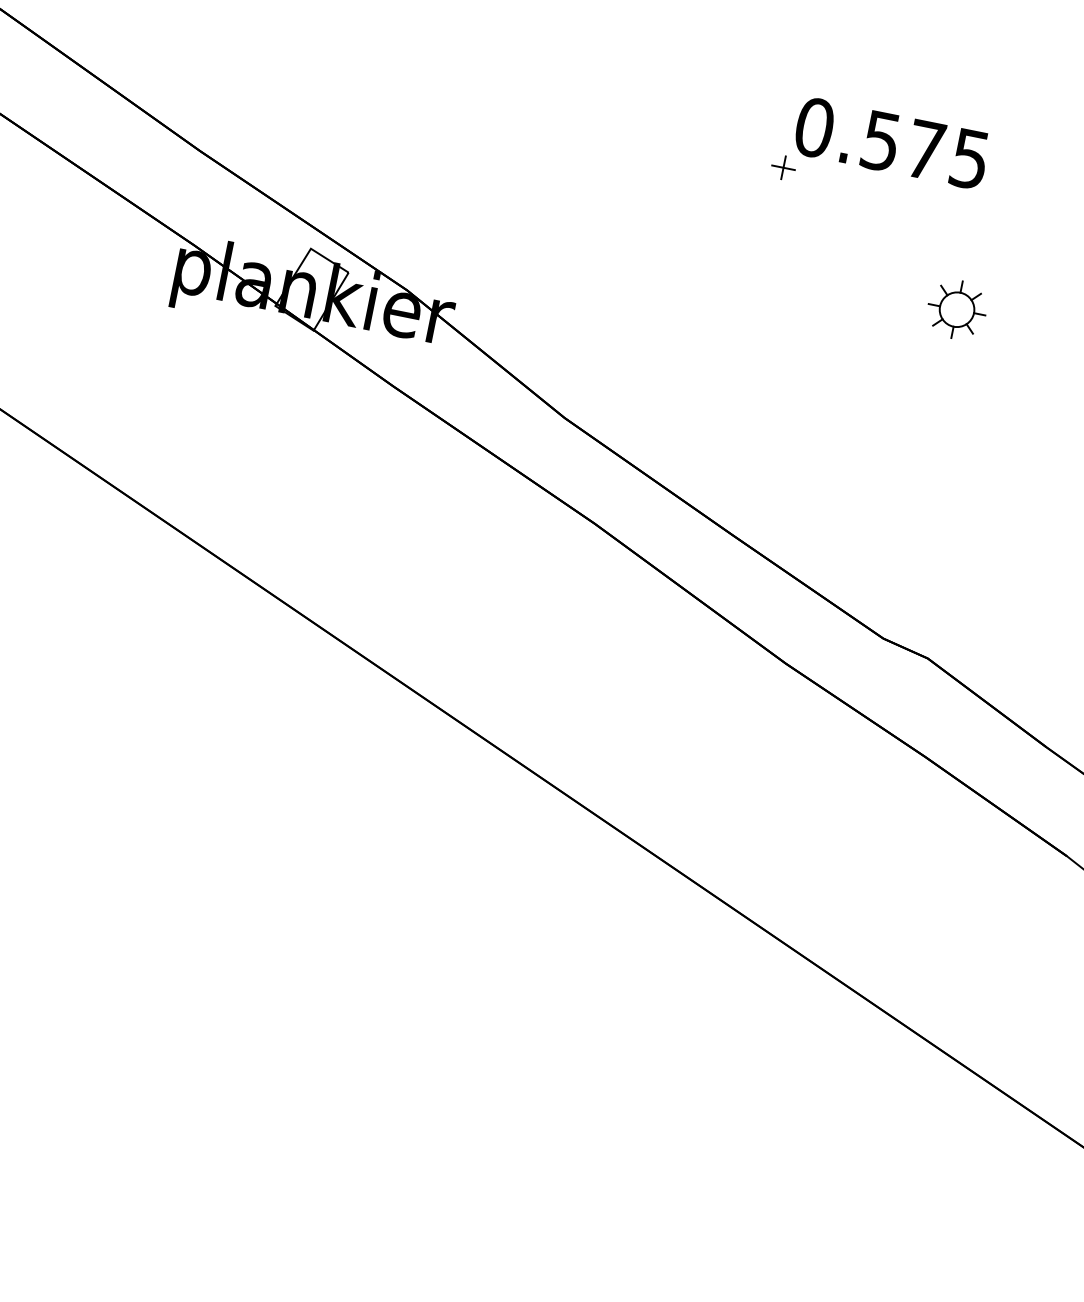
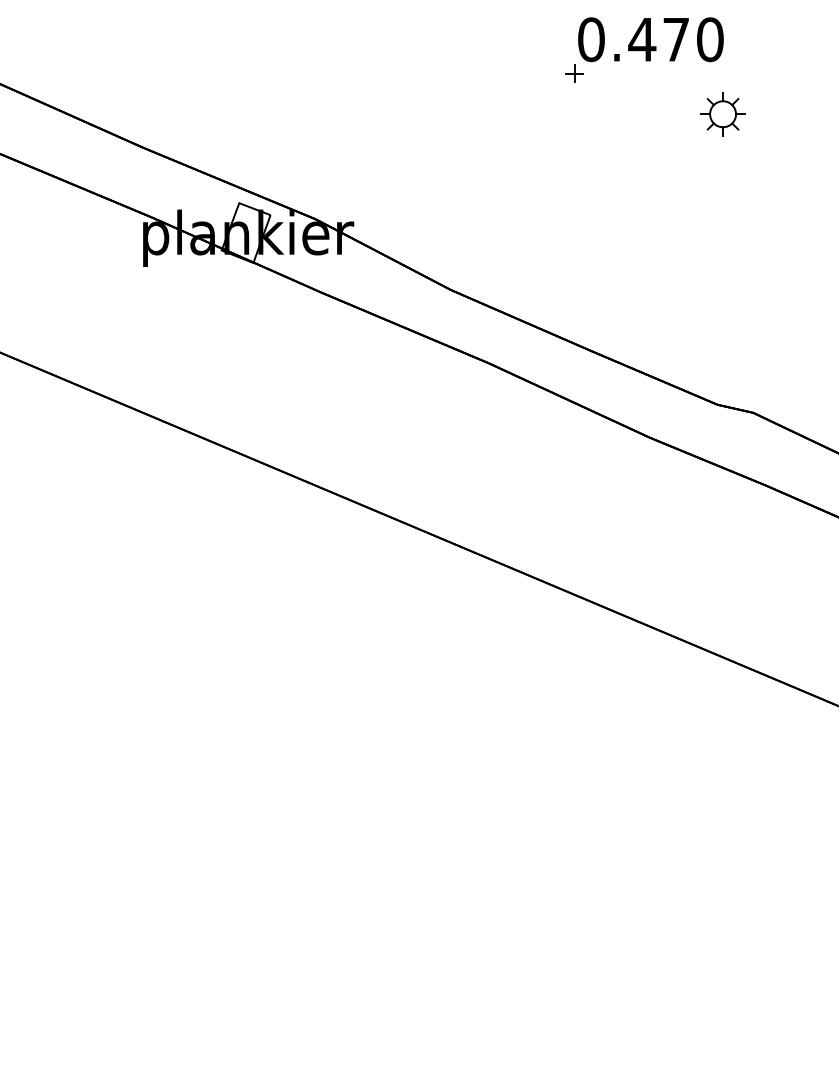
text: (924, 149) -> (675, 39), 0.575 -> 0.470
part: (956, 309) -> (722, 114), moved

